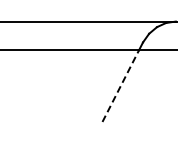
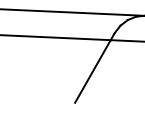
line: (120, 85) -> (92, 70), dashed -> solid

